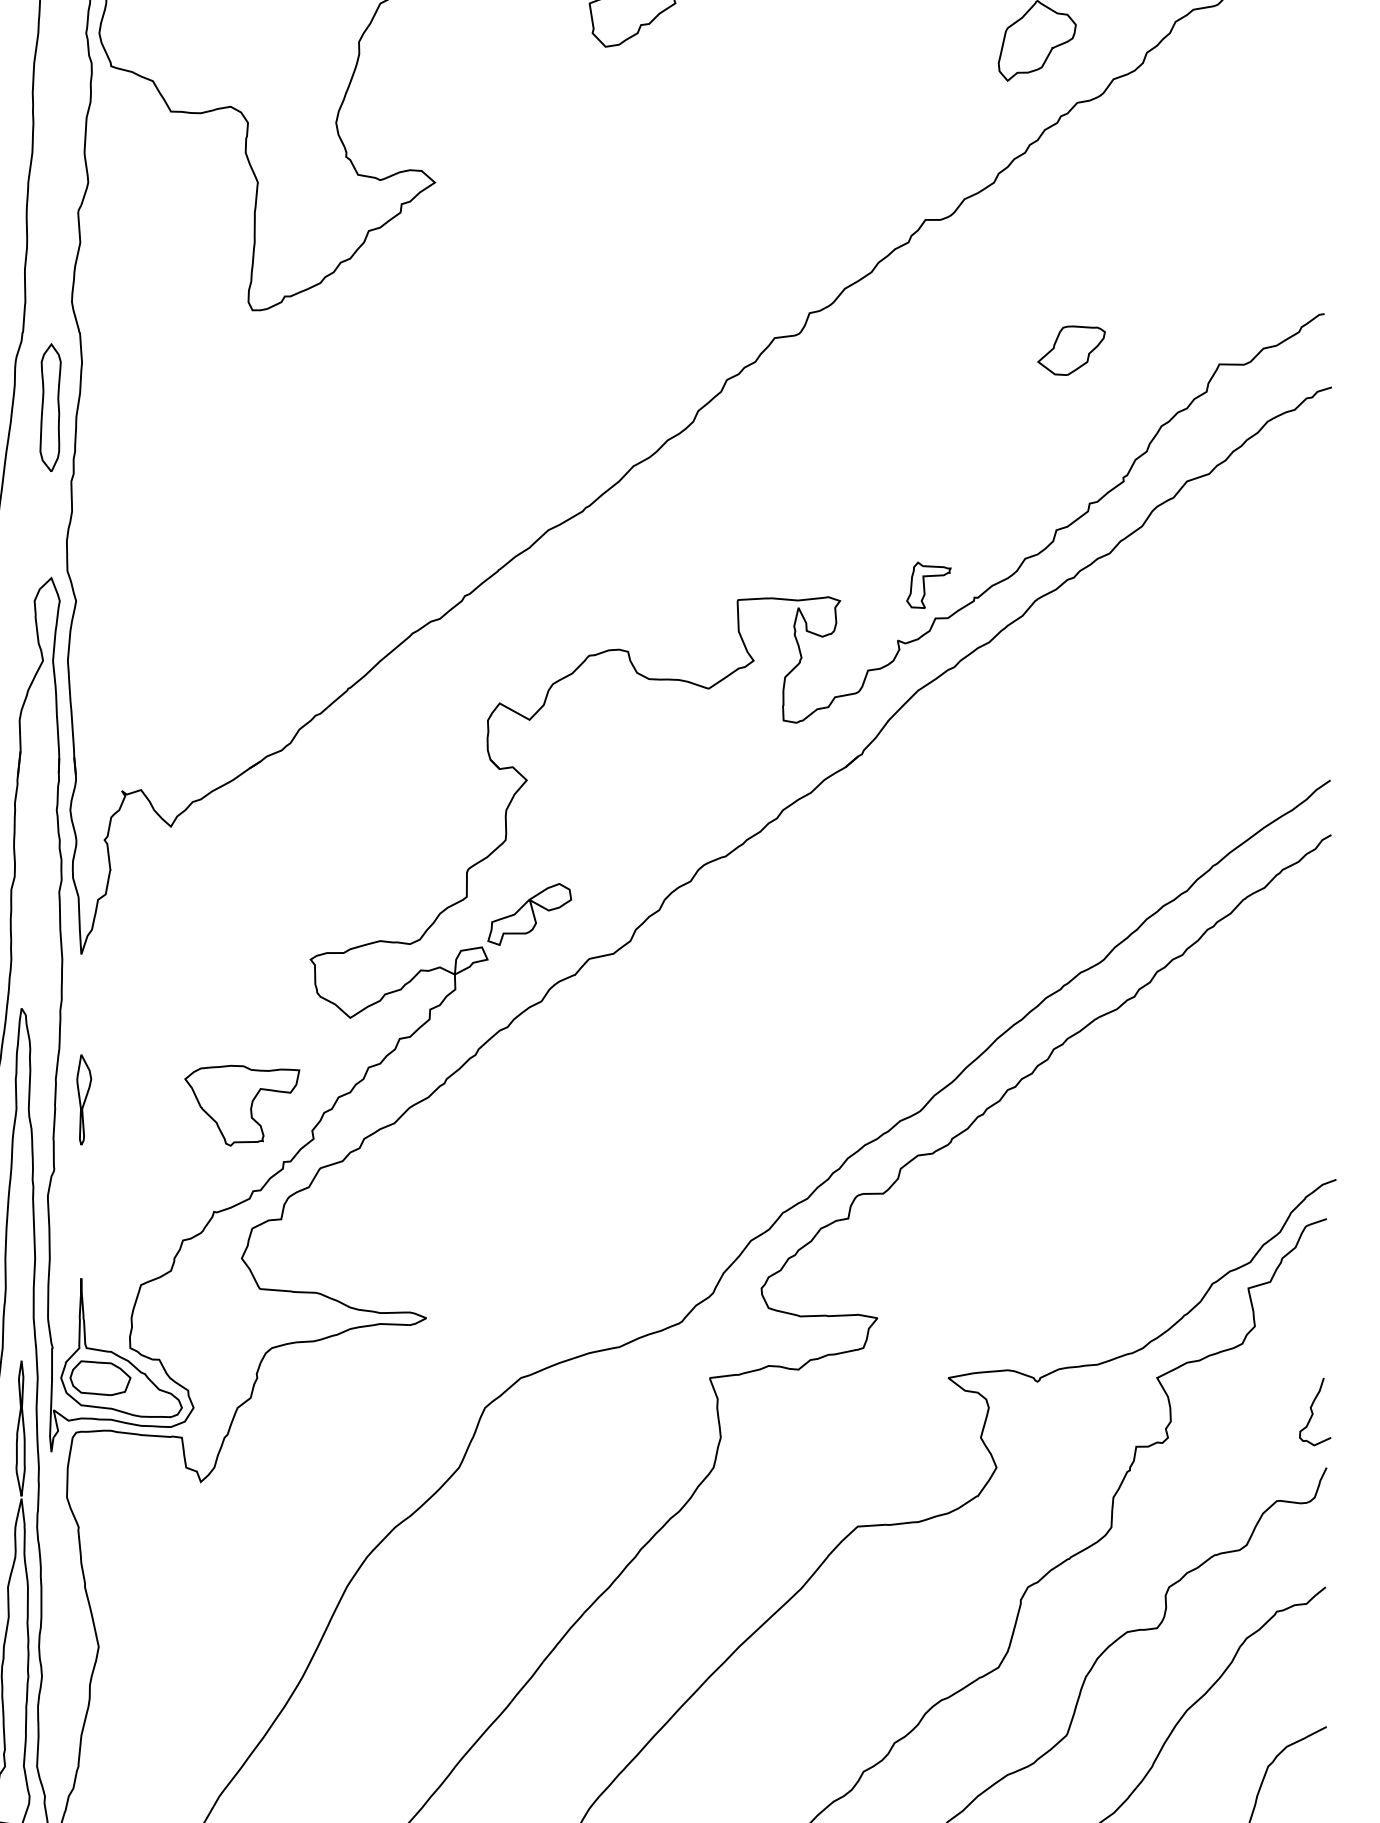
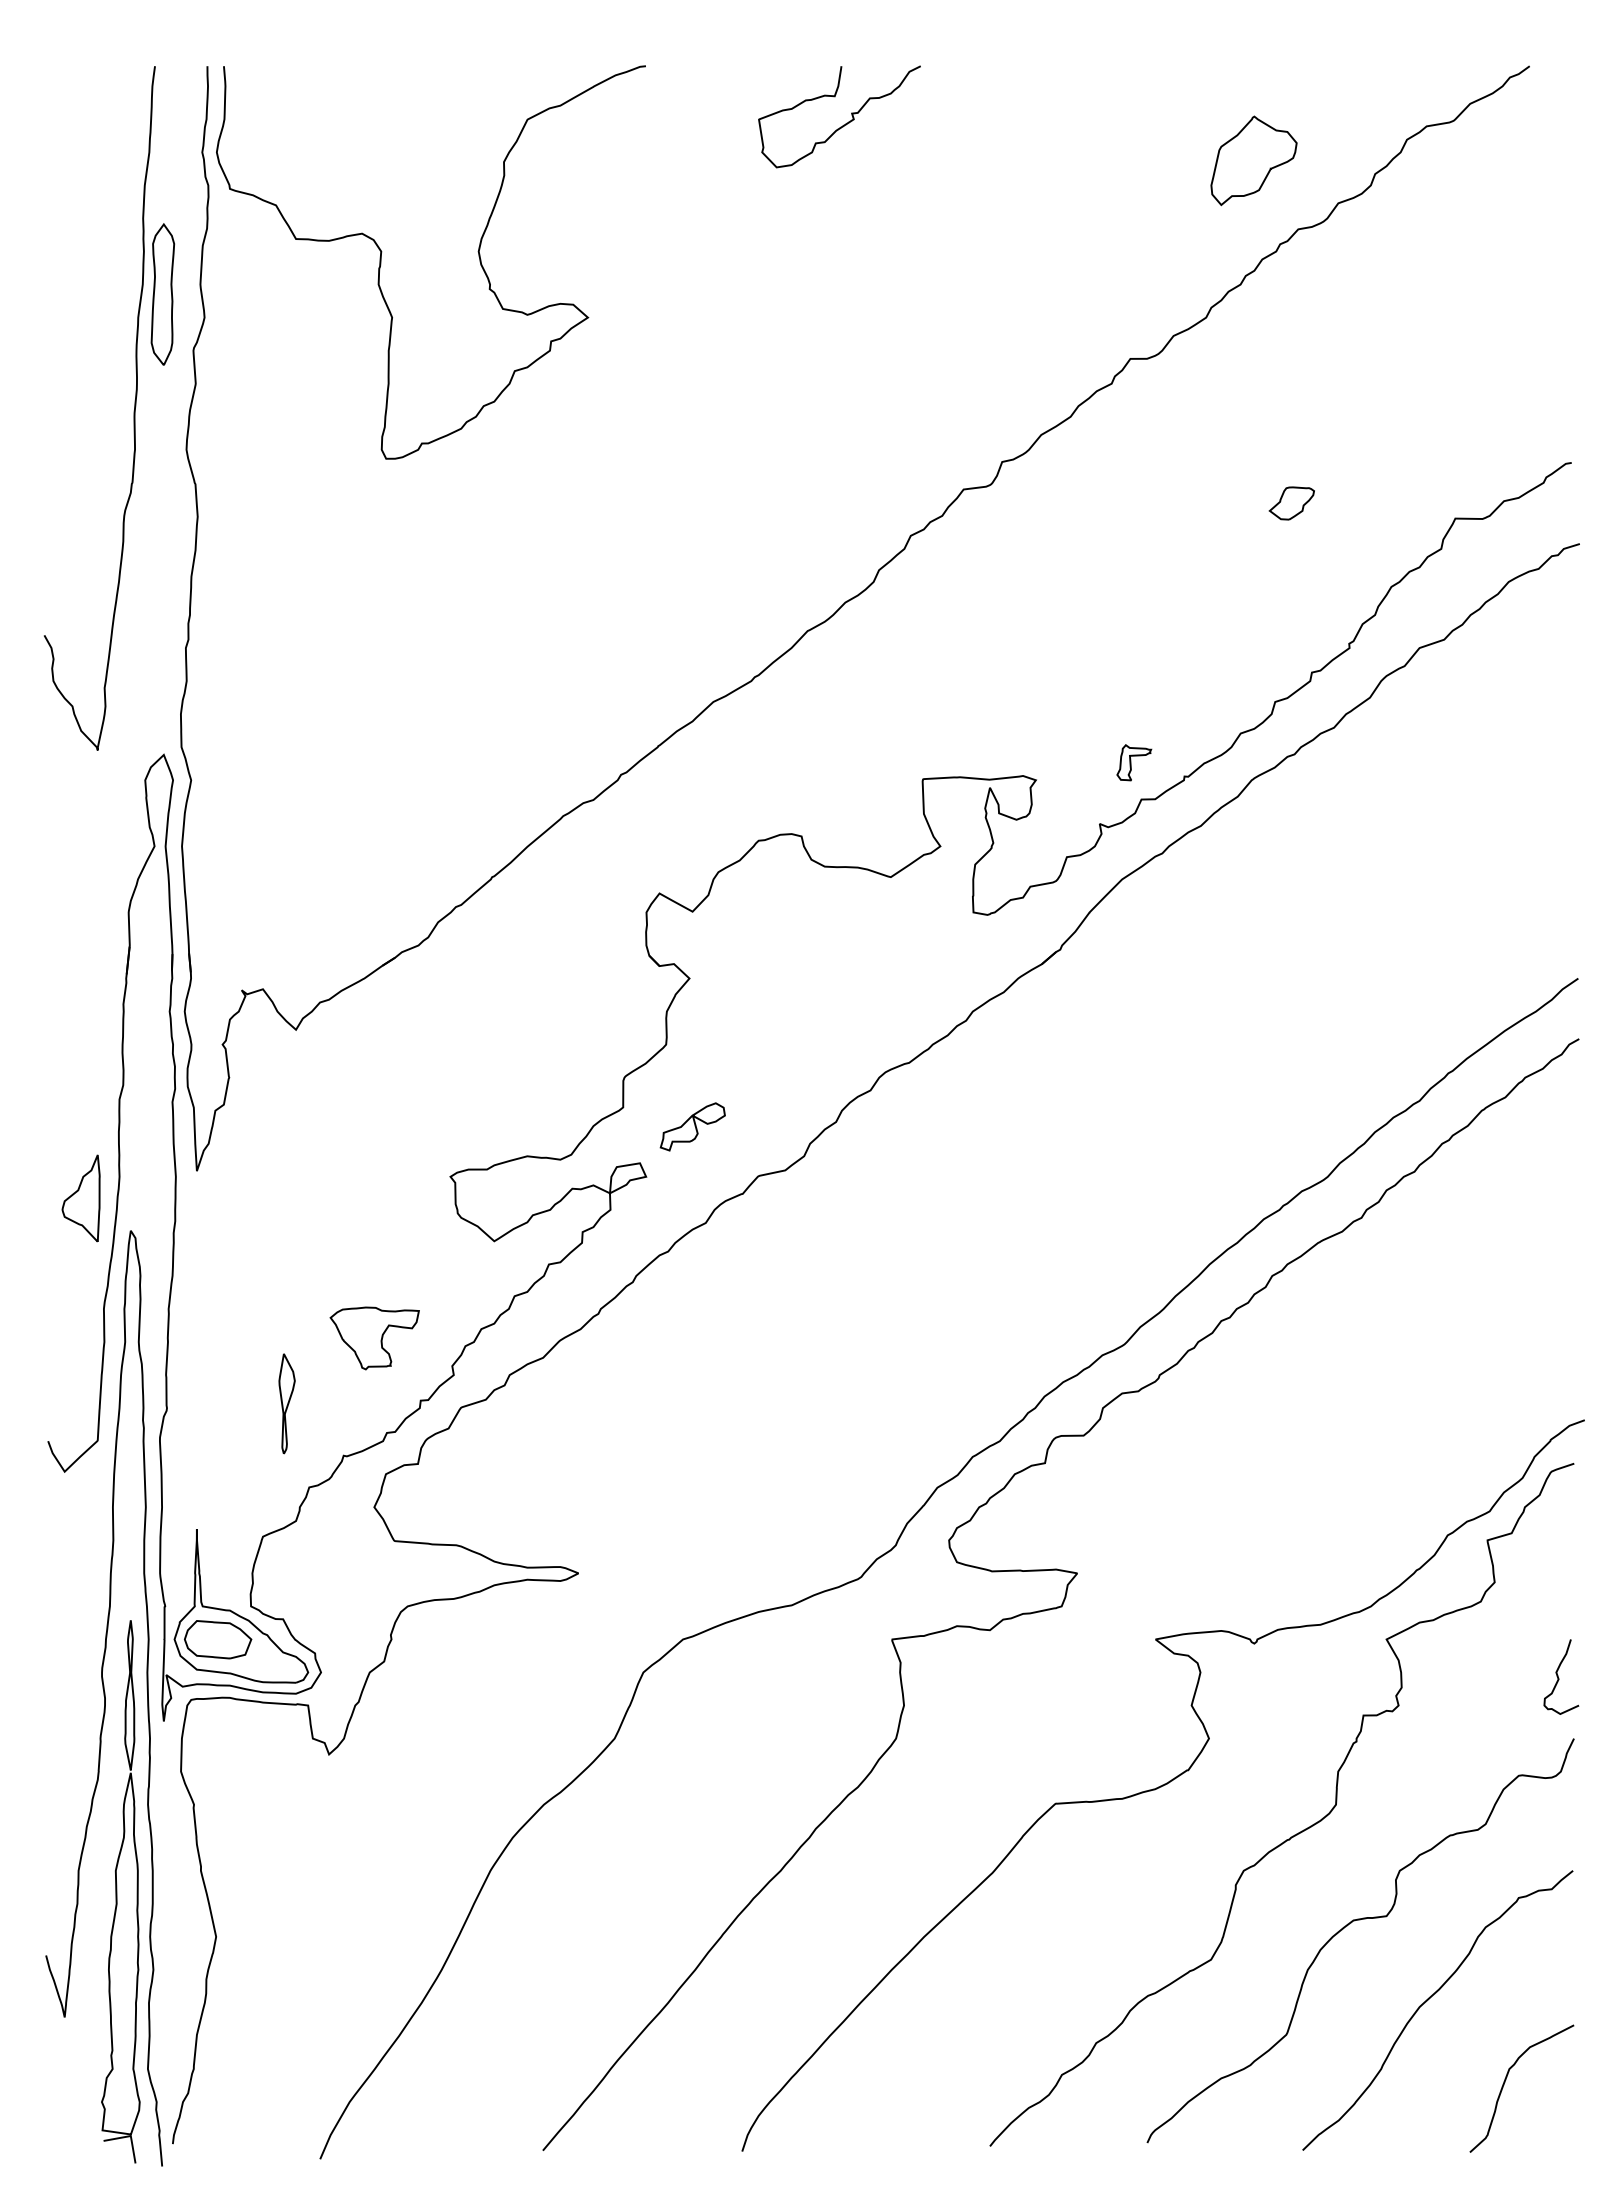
part: (1071, 350) -> (1291, 503), size x0.6
part: (50, 407) -> (162, 294), moved
part: (929, 584) -> (1134, 762), size x0.7
part: (529, 914) -> (692, 1126), size x0.7
part: (83, 1099) -> (286, 1403), moved
part: (241, 1105) -> (374, 1338), size x0.7

